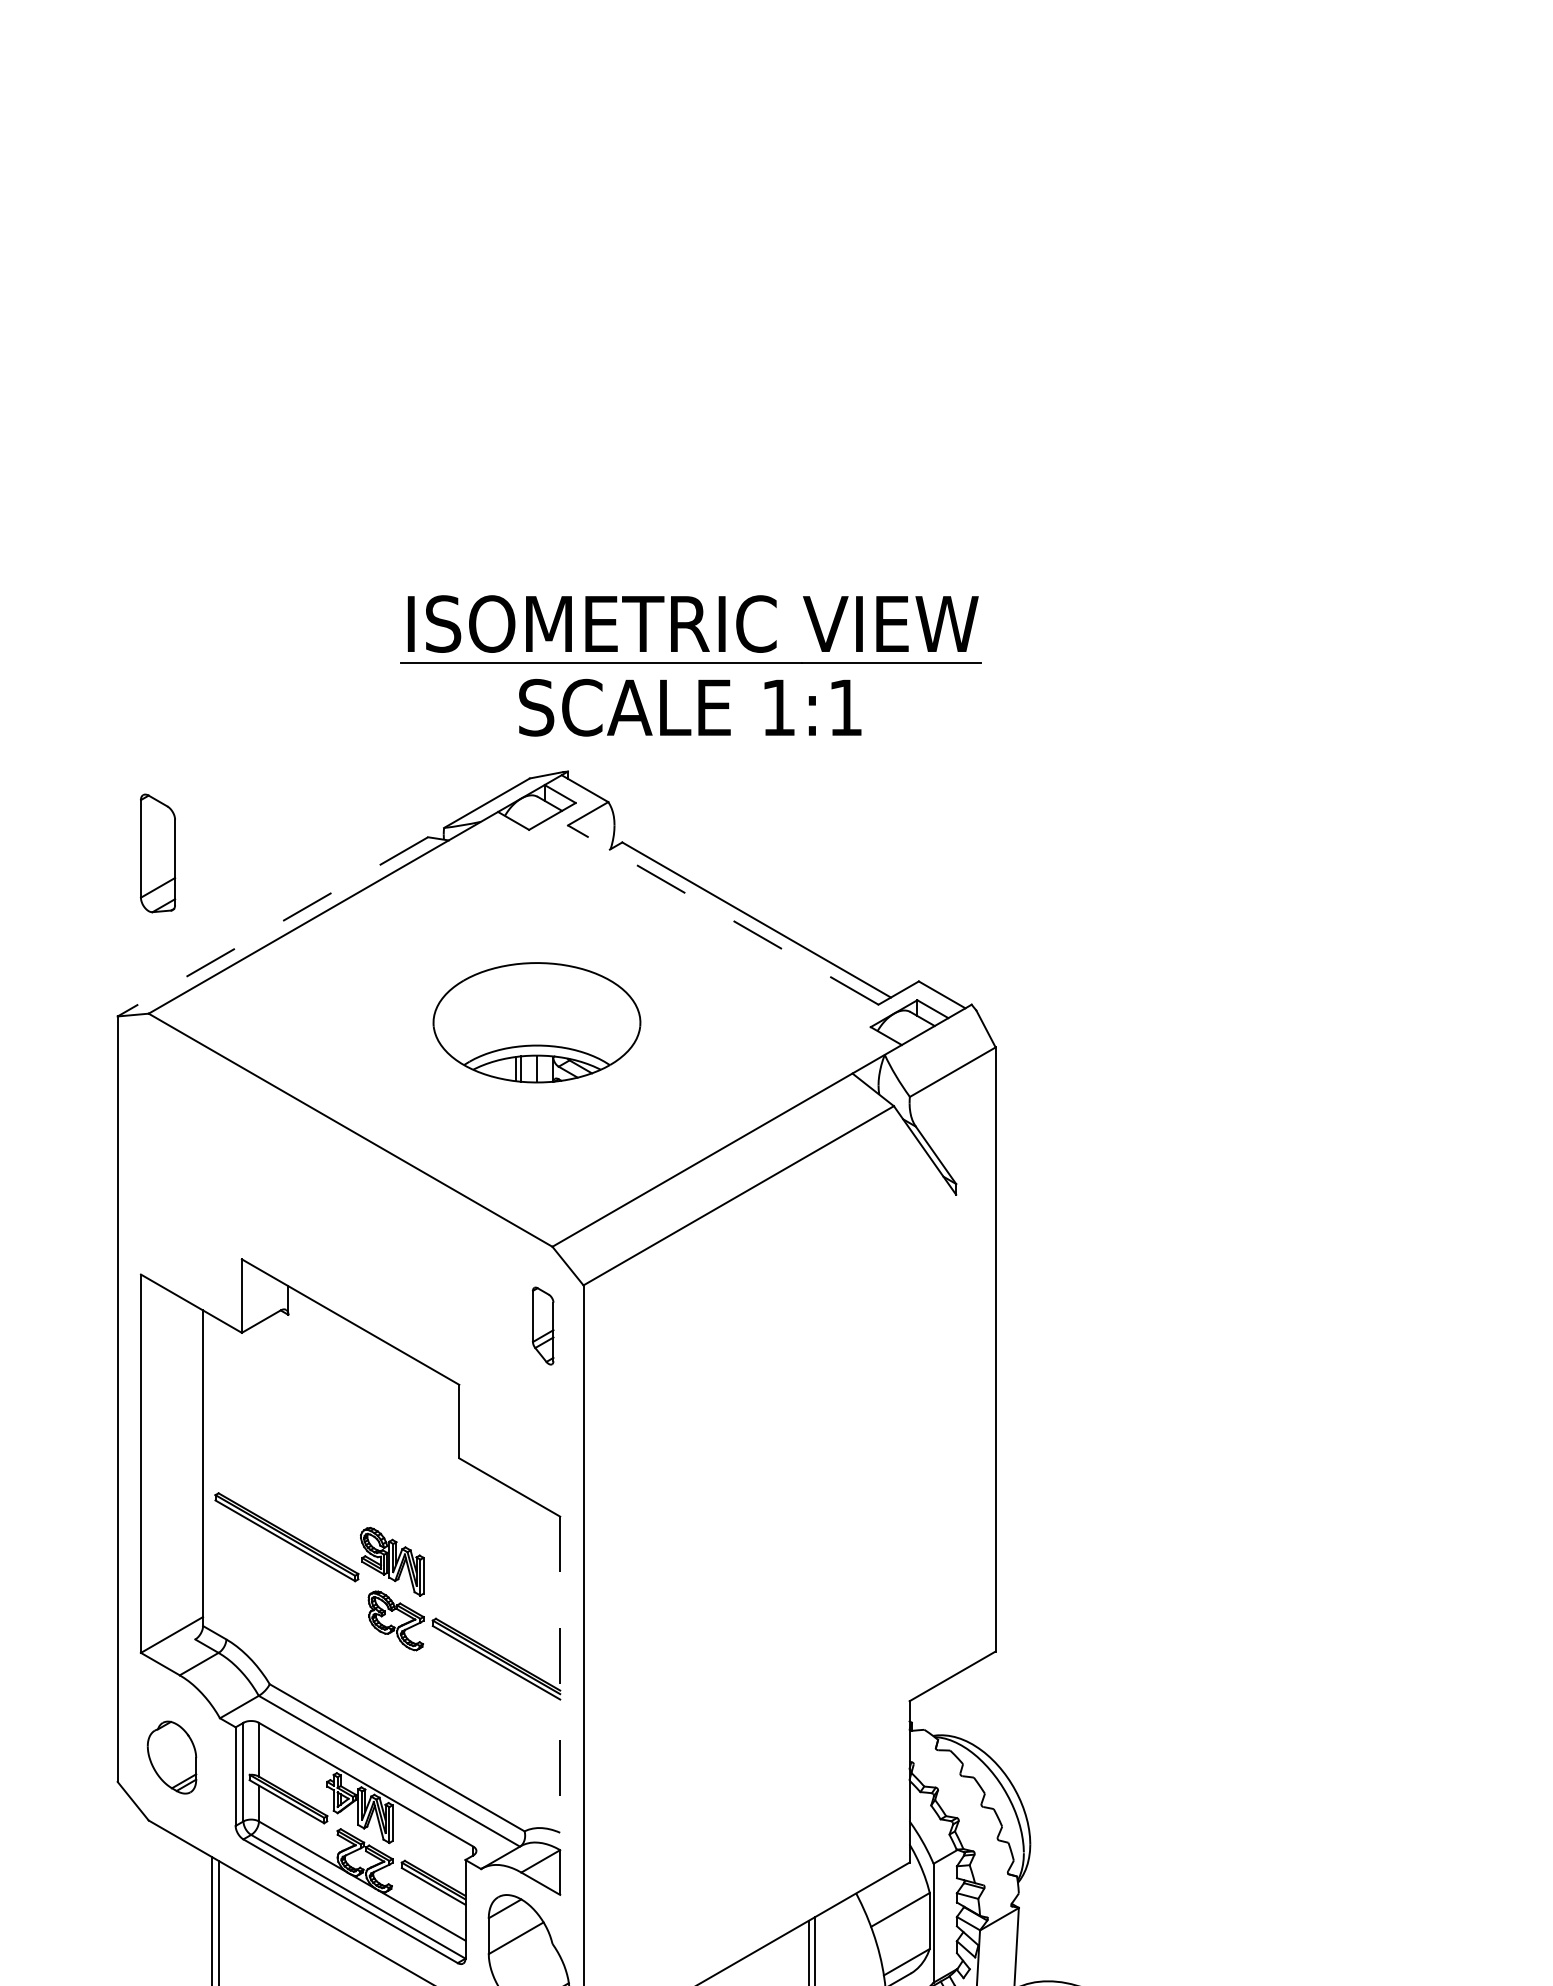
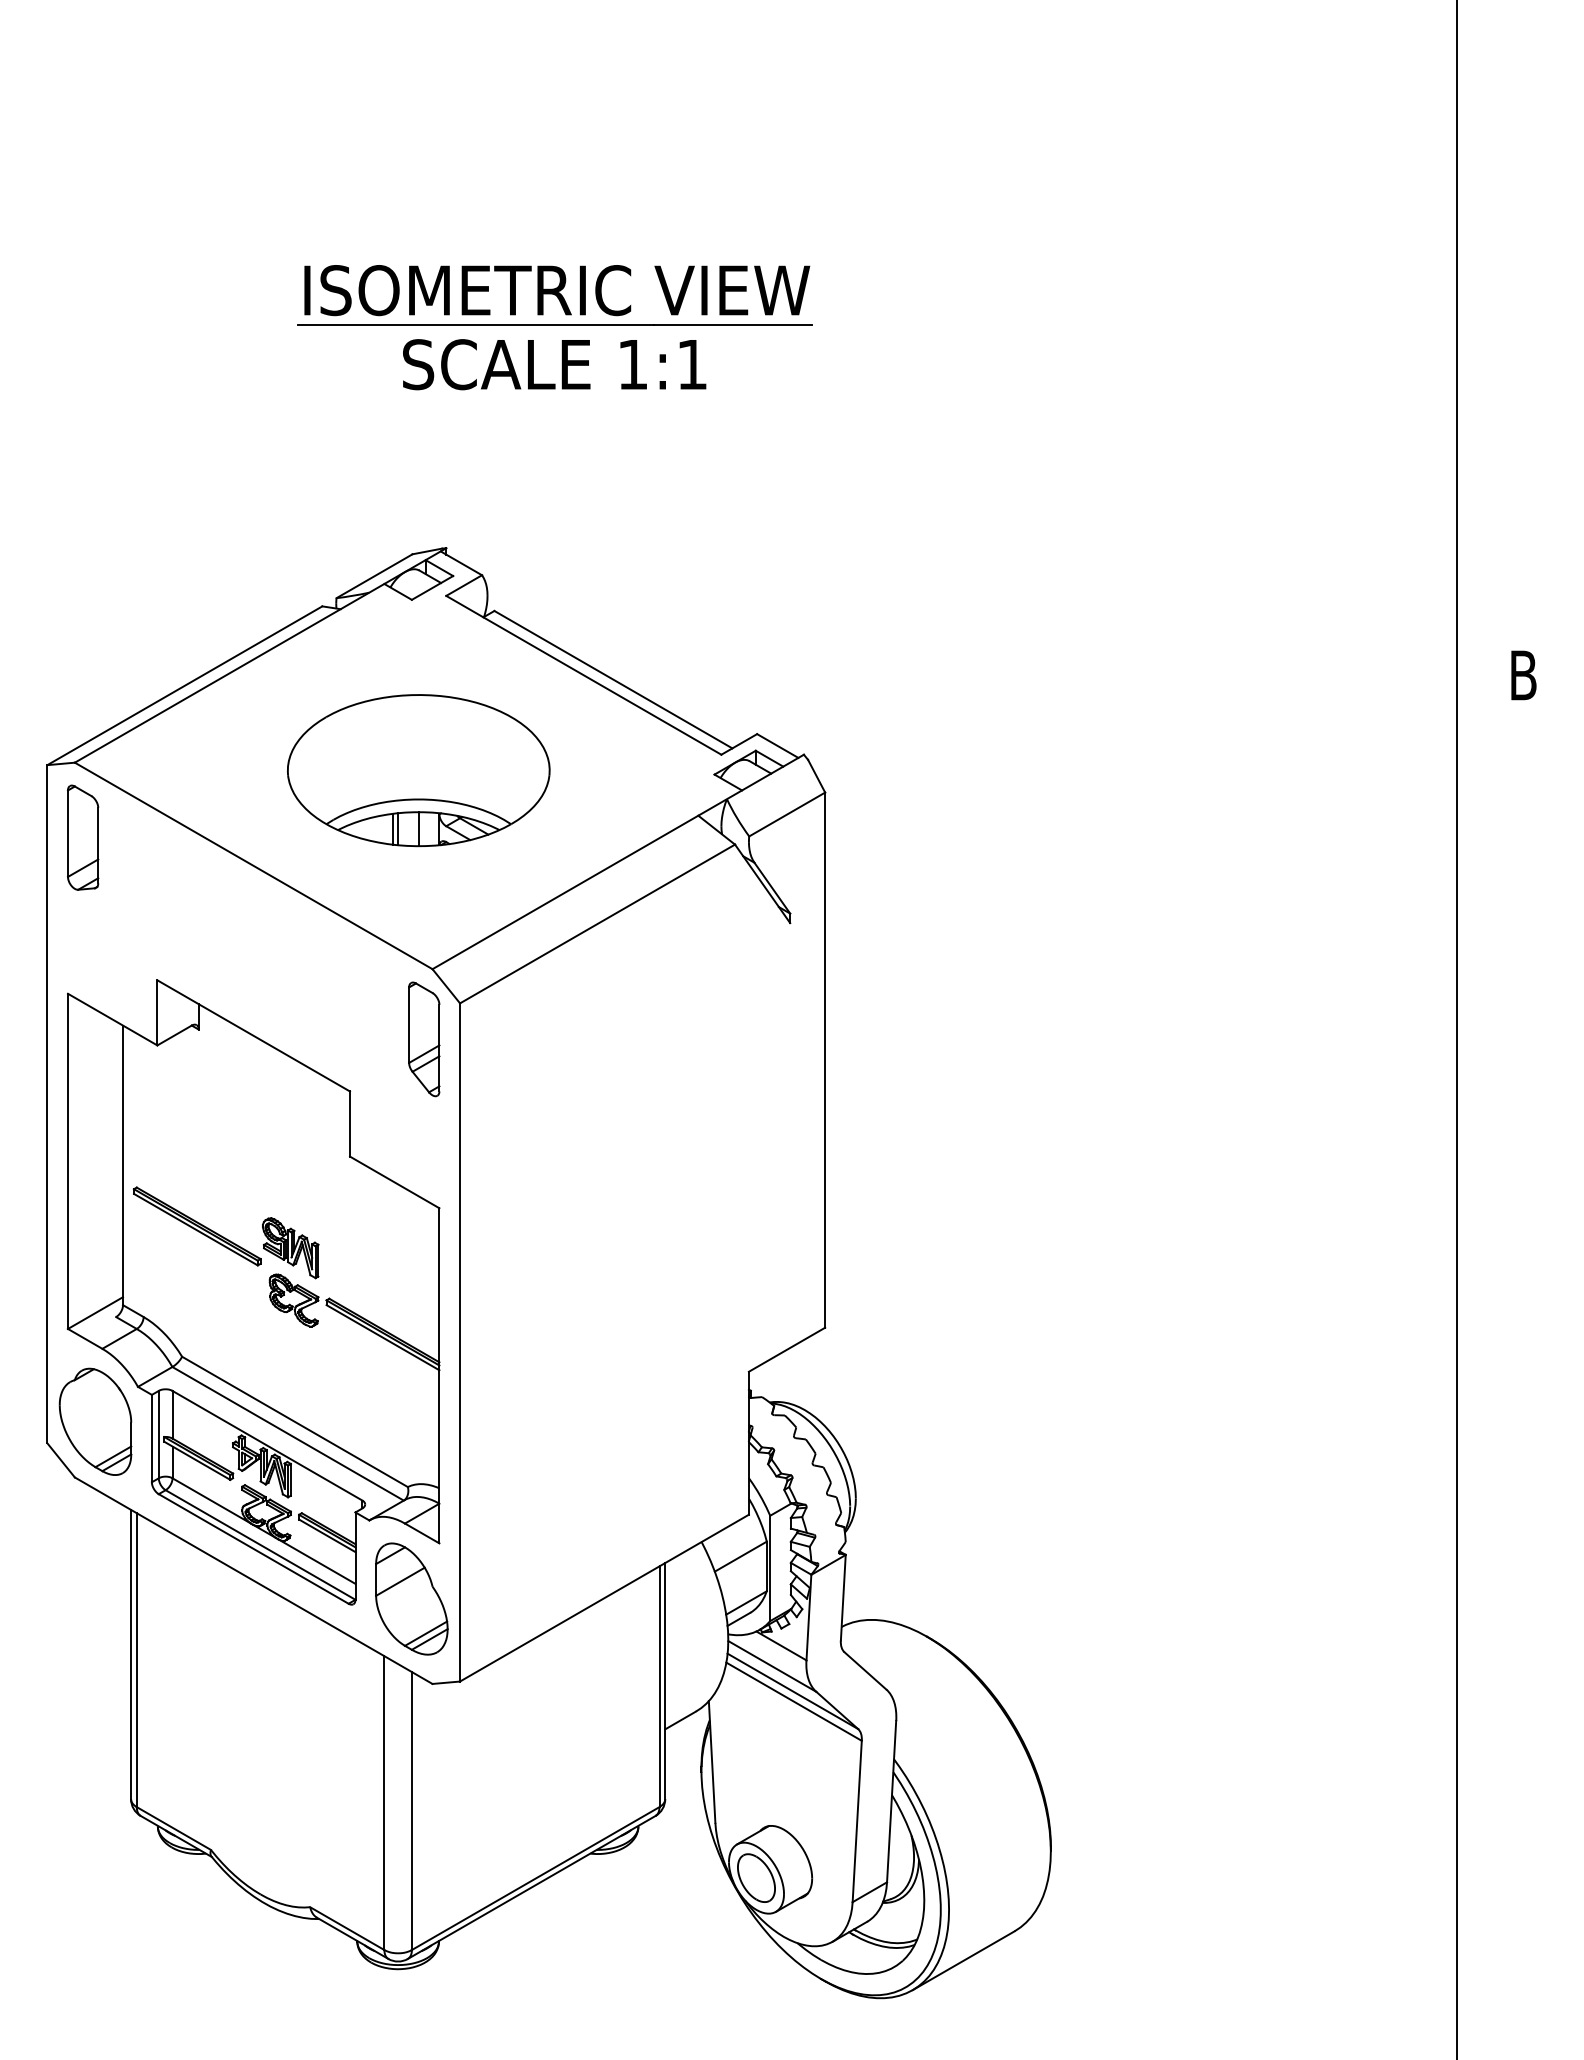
part: (690, 665) -> (554, 327), moved
part: (158, 853) -> (83, 837), moved
line: (722, 915) -> (583, 675), dashed -> solid
line: (272, 926) -> (184, 685), dashed -> solid
part: (536, 1022) -> (418, 770), size x1.43
part: (543, 1326) -> (424, 1039), size x1.67
line: (560, 1705) -> (439, 1375), dashed -> solid
part: (172, 1757) -> (95, 1421), size x1.67

